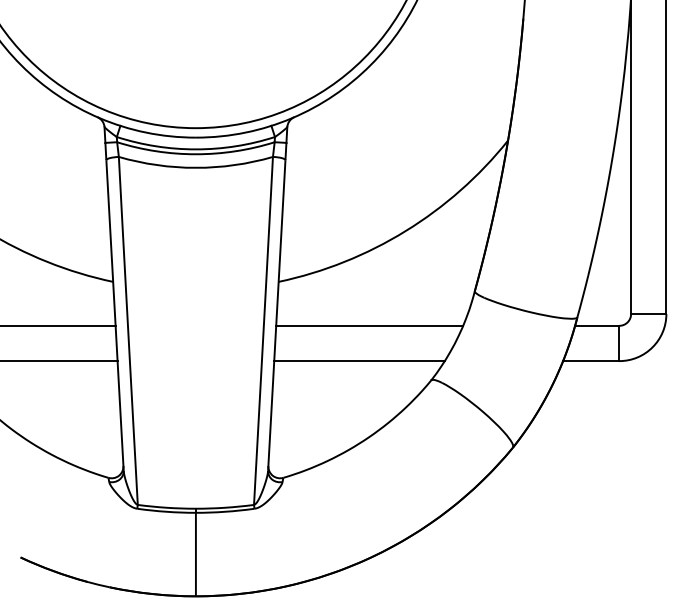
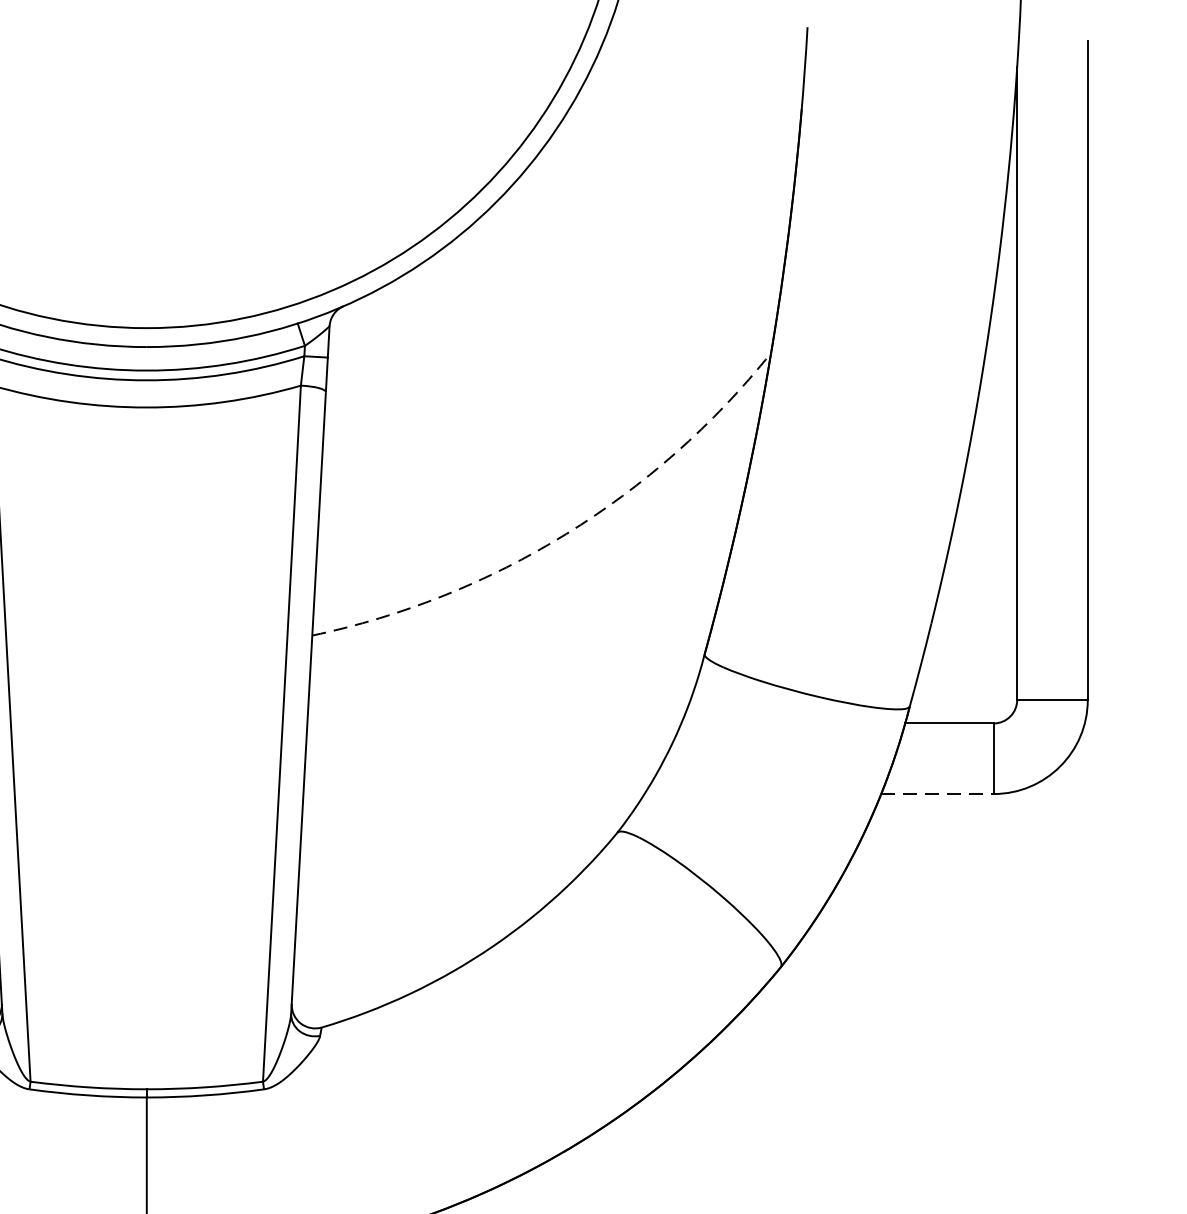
arc: (405, 231) -> (565, 534), solid -> dashed
line: (369, 325) -> (493, 722), removed
line: (359, 361) -> (473, 794), removed
line: (591, 361) -> (937, 794), solid -> dashed

